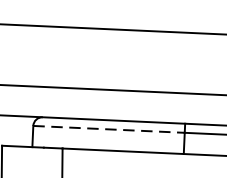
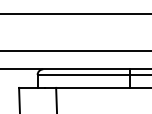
line: (109, 128) -> (84, 74), dashed -> solid

